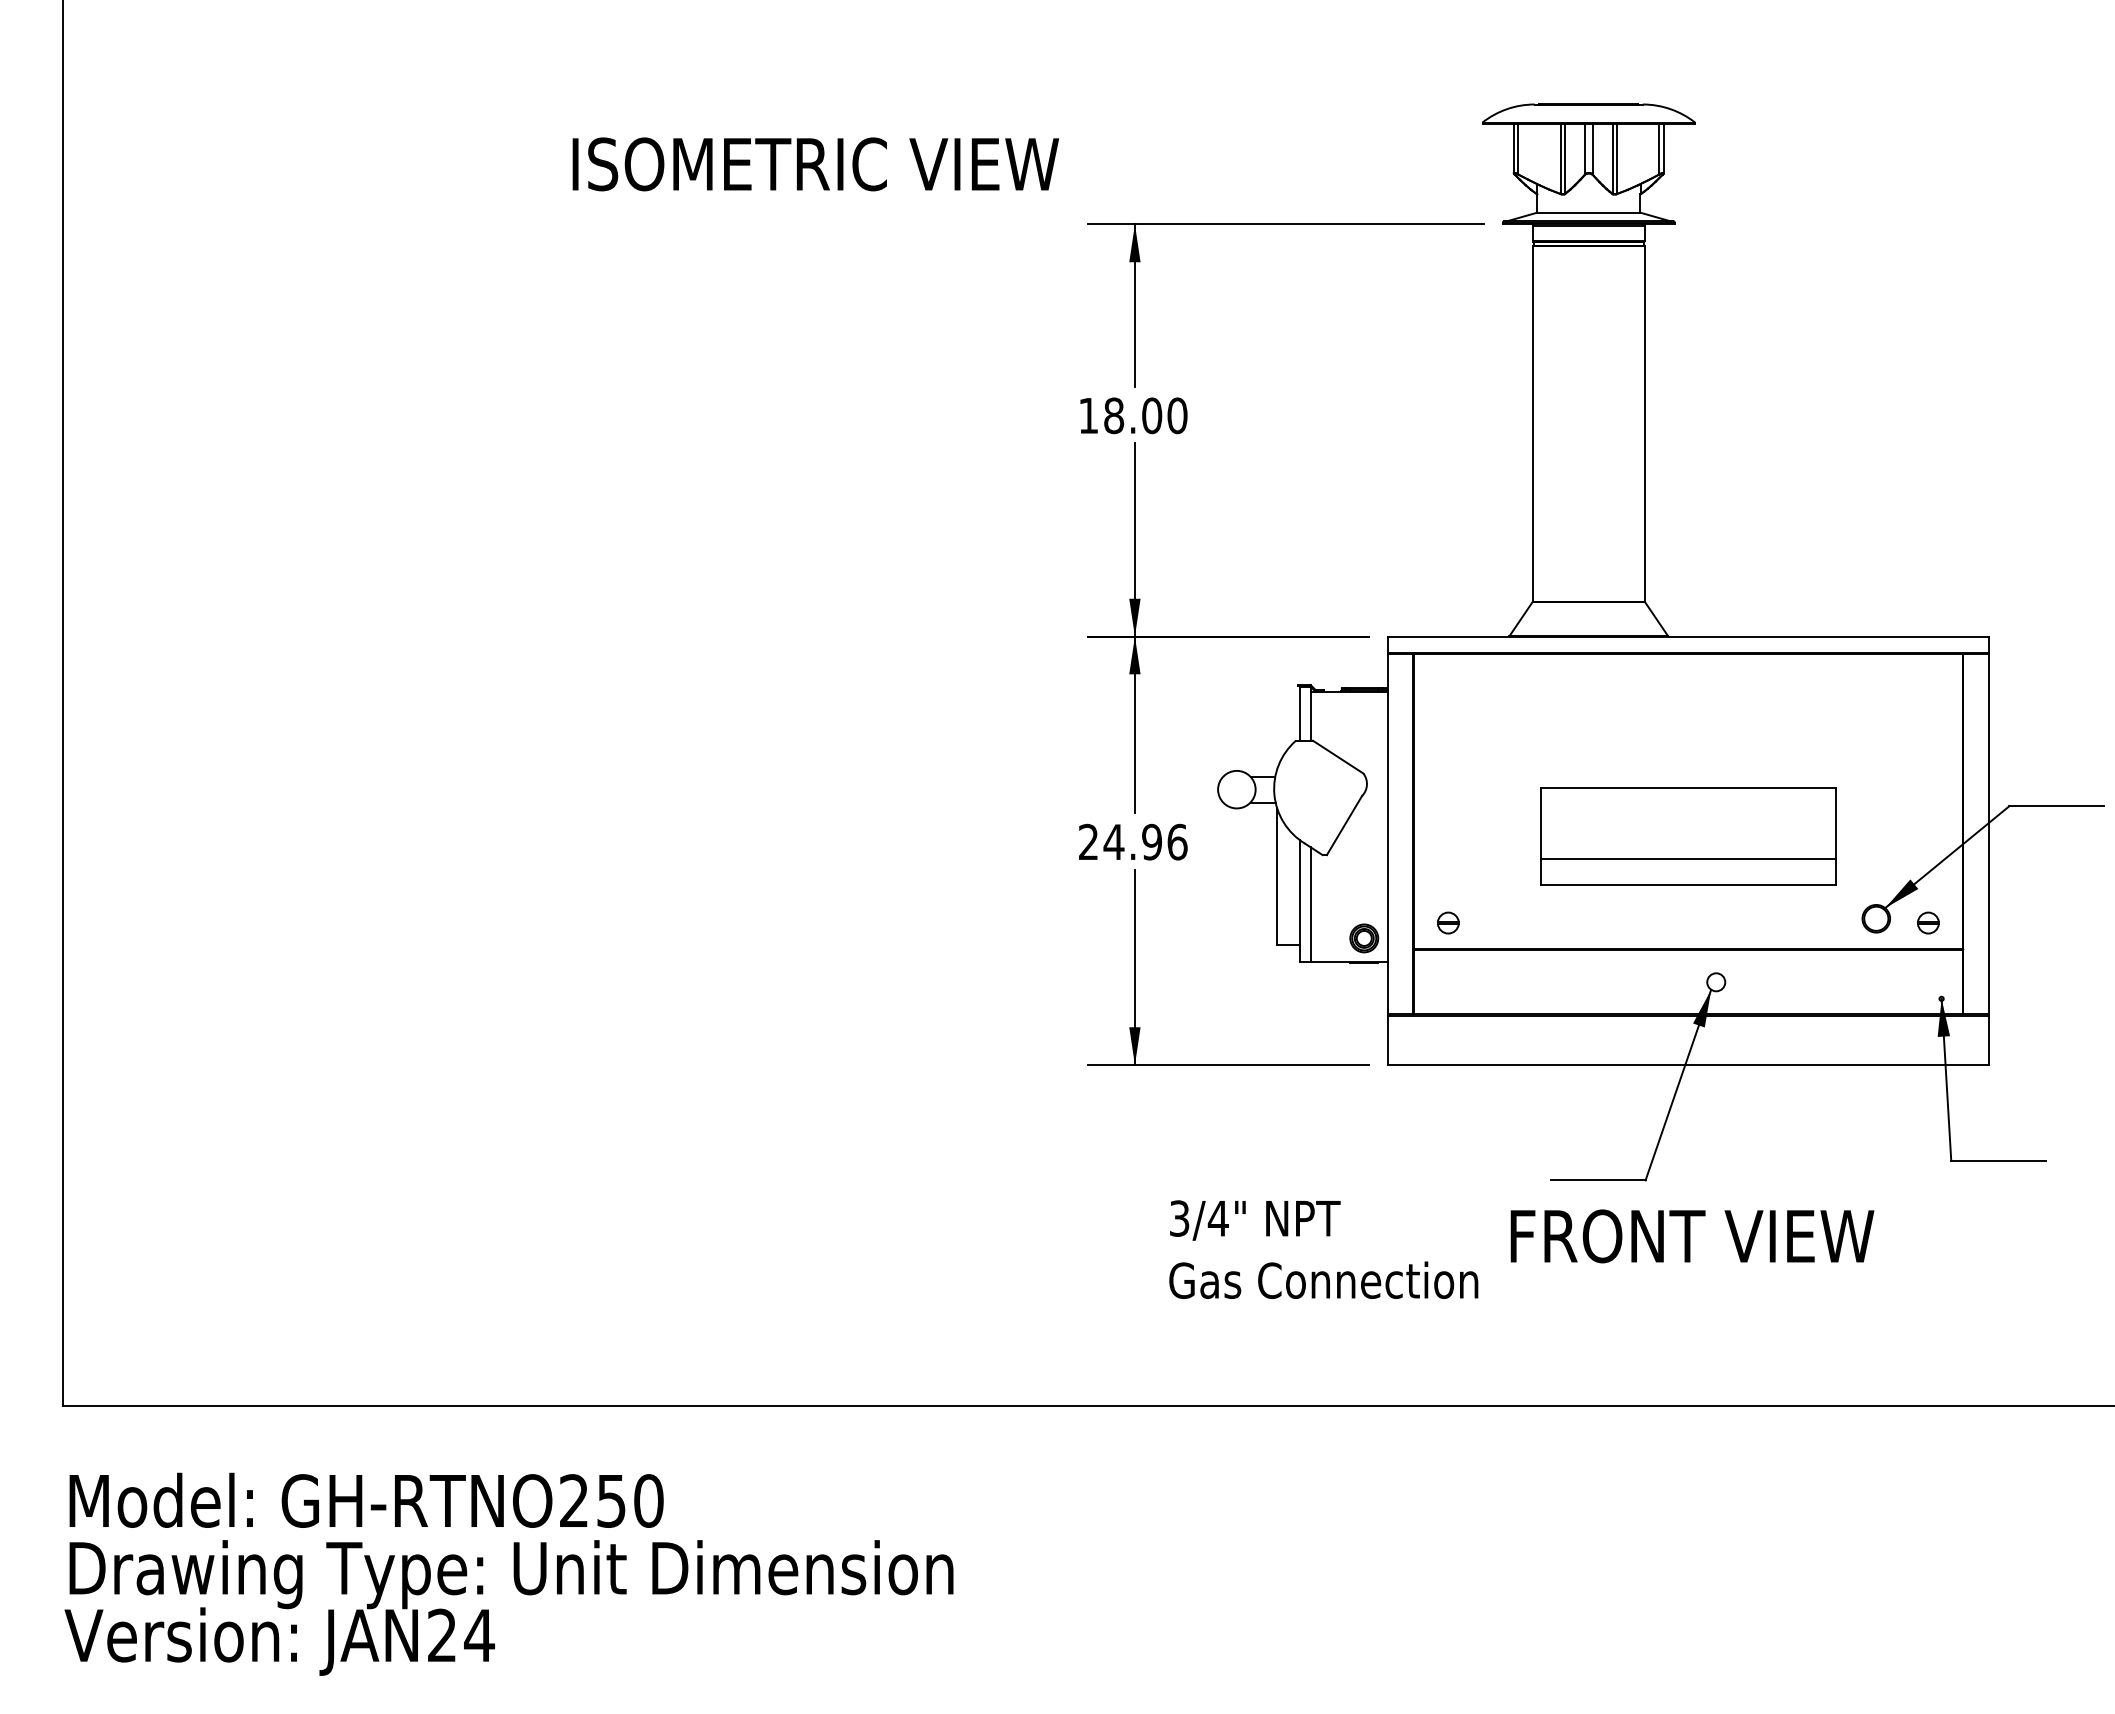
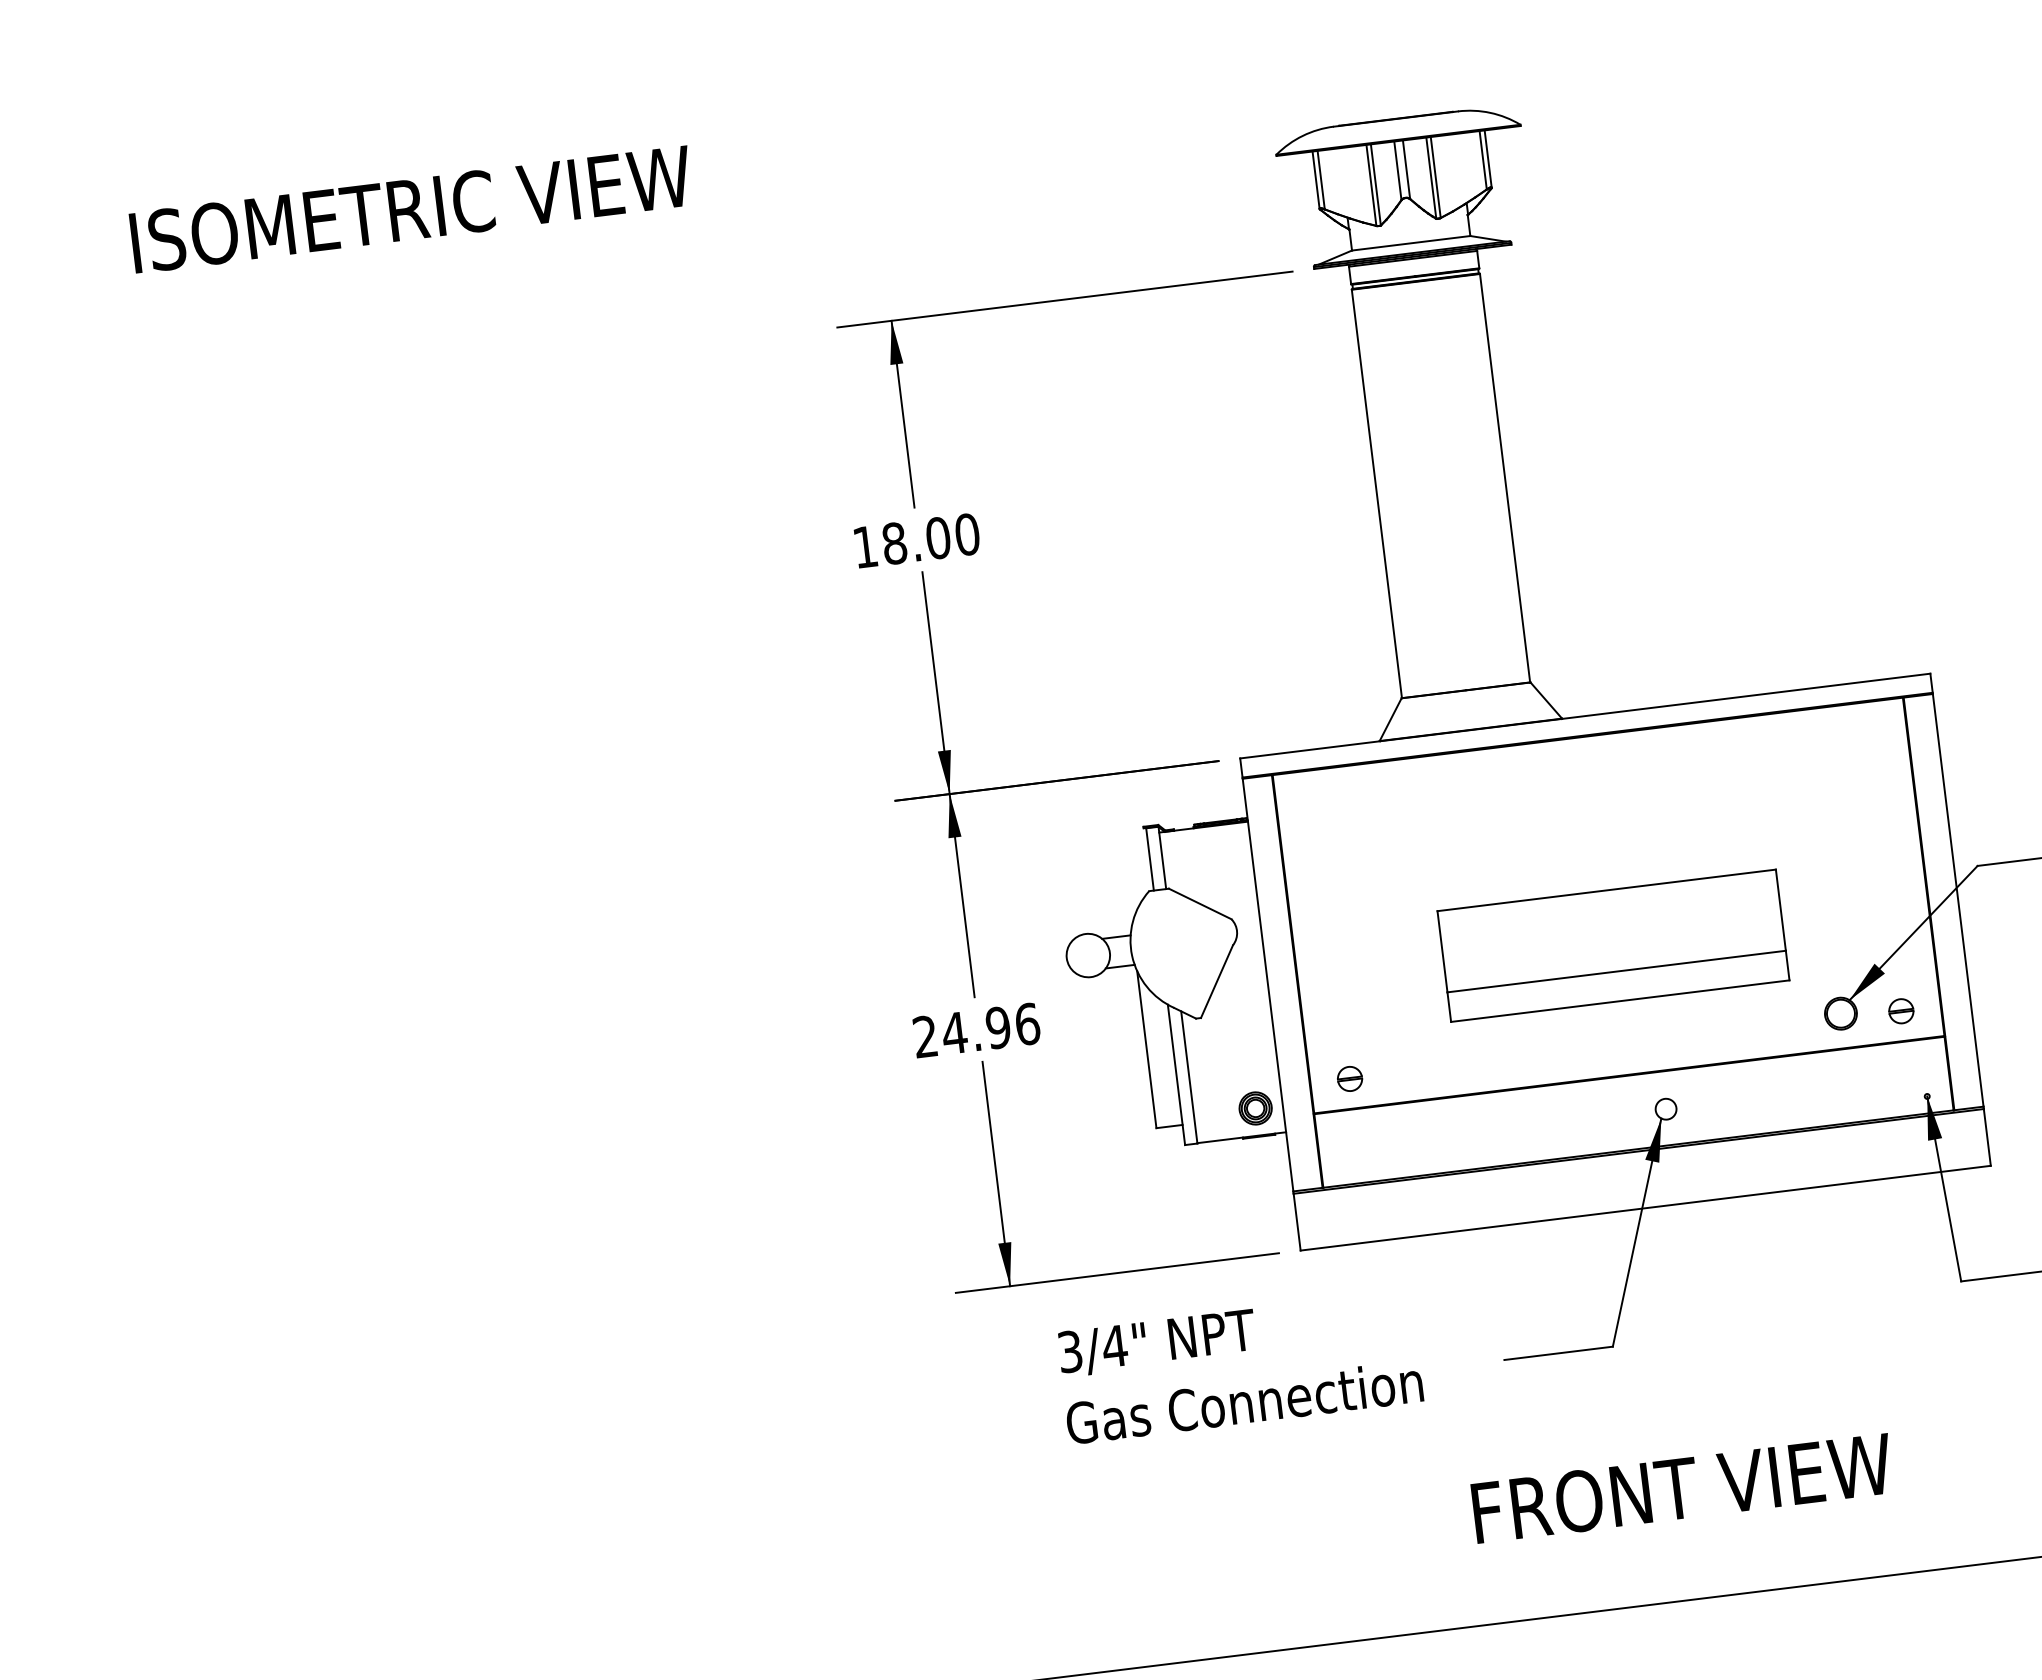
text: (815, 164) -> (411, 209), moved
text: (1692, 1236) -> (1682, 1488), moved
text: (1323, 1249) -> (1239, 1366), moved

